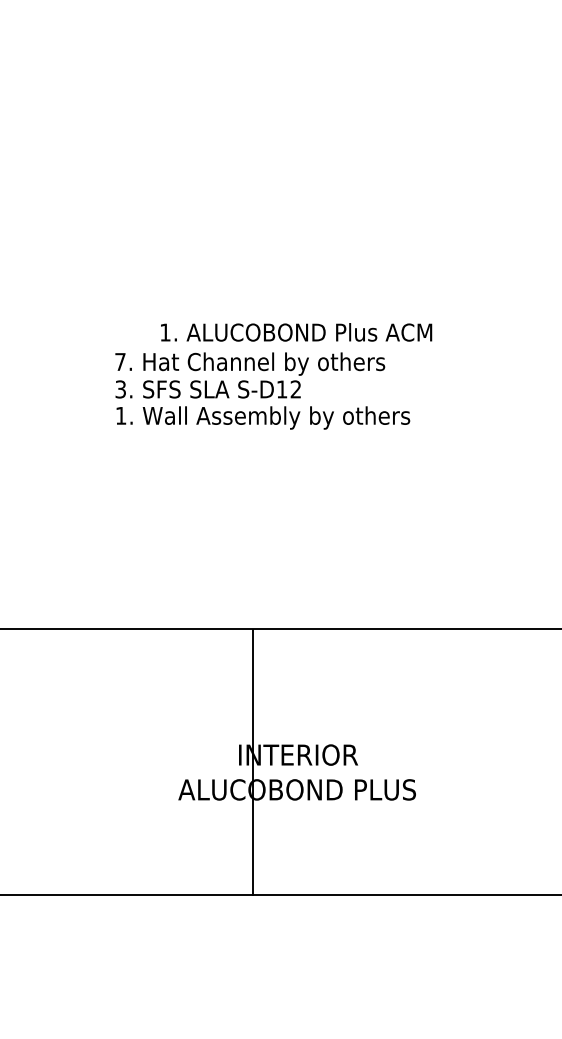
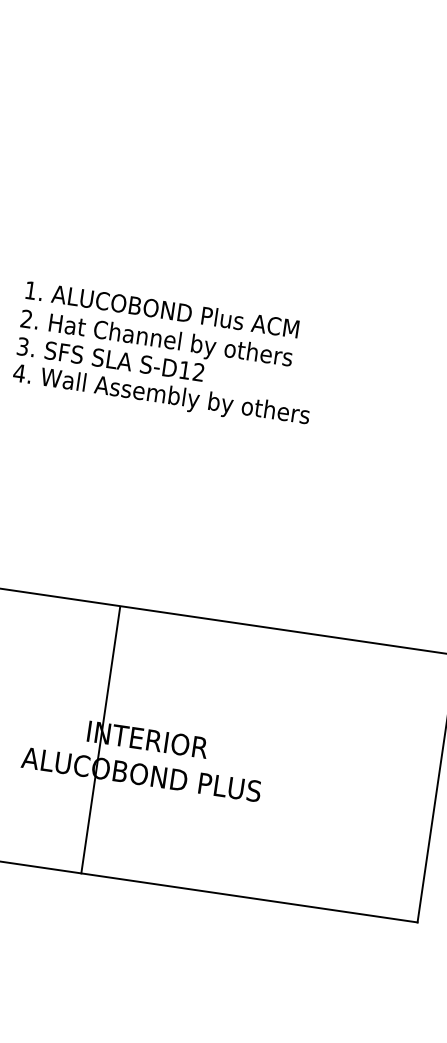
text: (296, 332) -> (162, 309), moved
text: (120, 361) -> (26, 318), 7. -> 2.
text: (120, 415) -> (18, 372), 1. -> 4.

